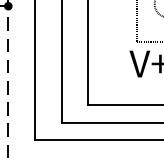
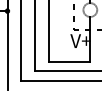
line: (8, 82) -> (7, 50), dashed -> solid

